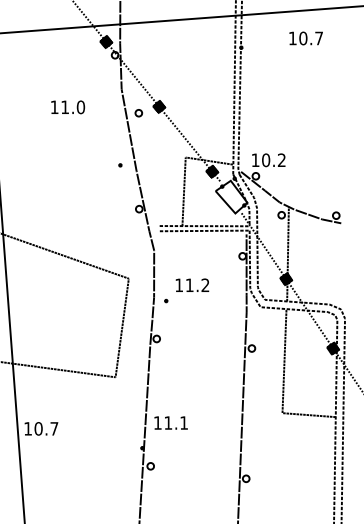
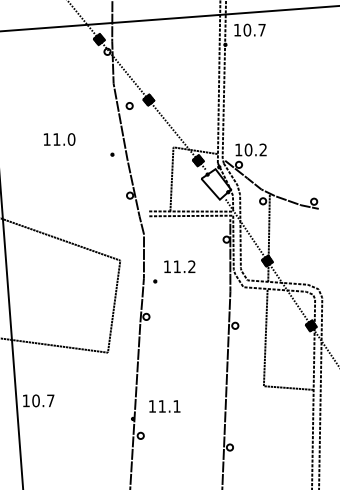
text: (305, 37) -> (249, 29), moved
text: (68, 107) -> (59, 139), moved
text: (170, 423) -> (164, 406), moved

